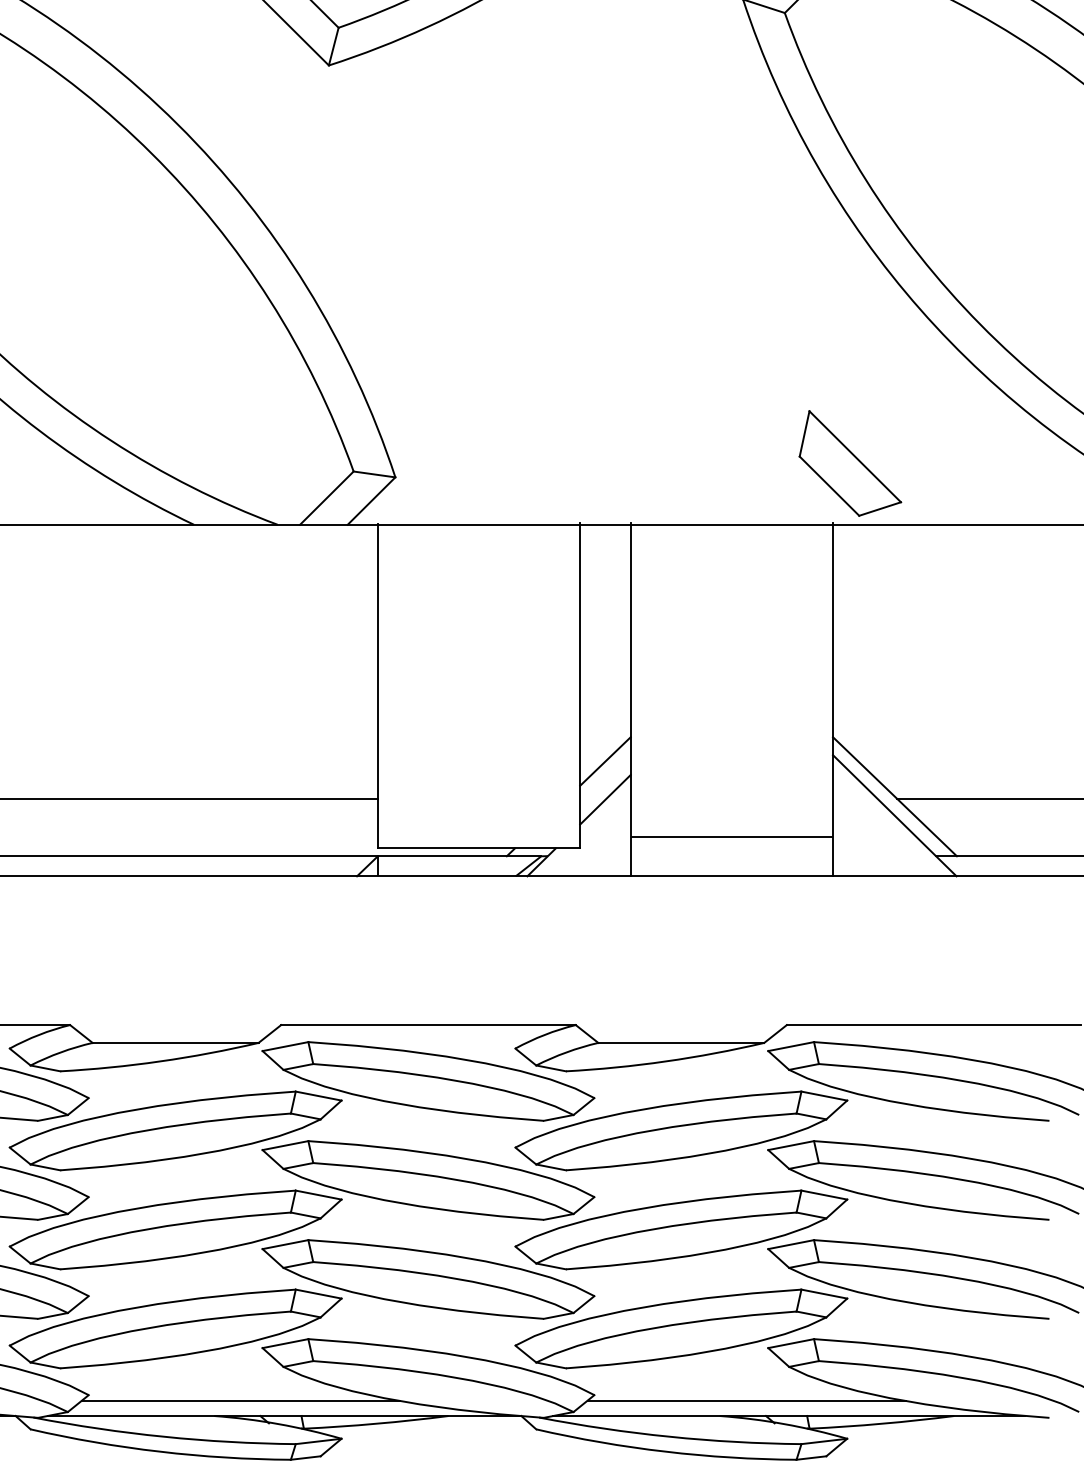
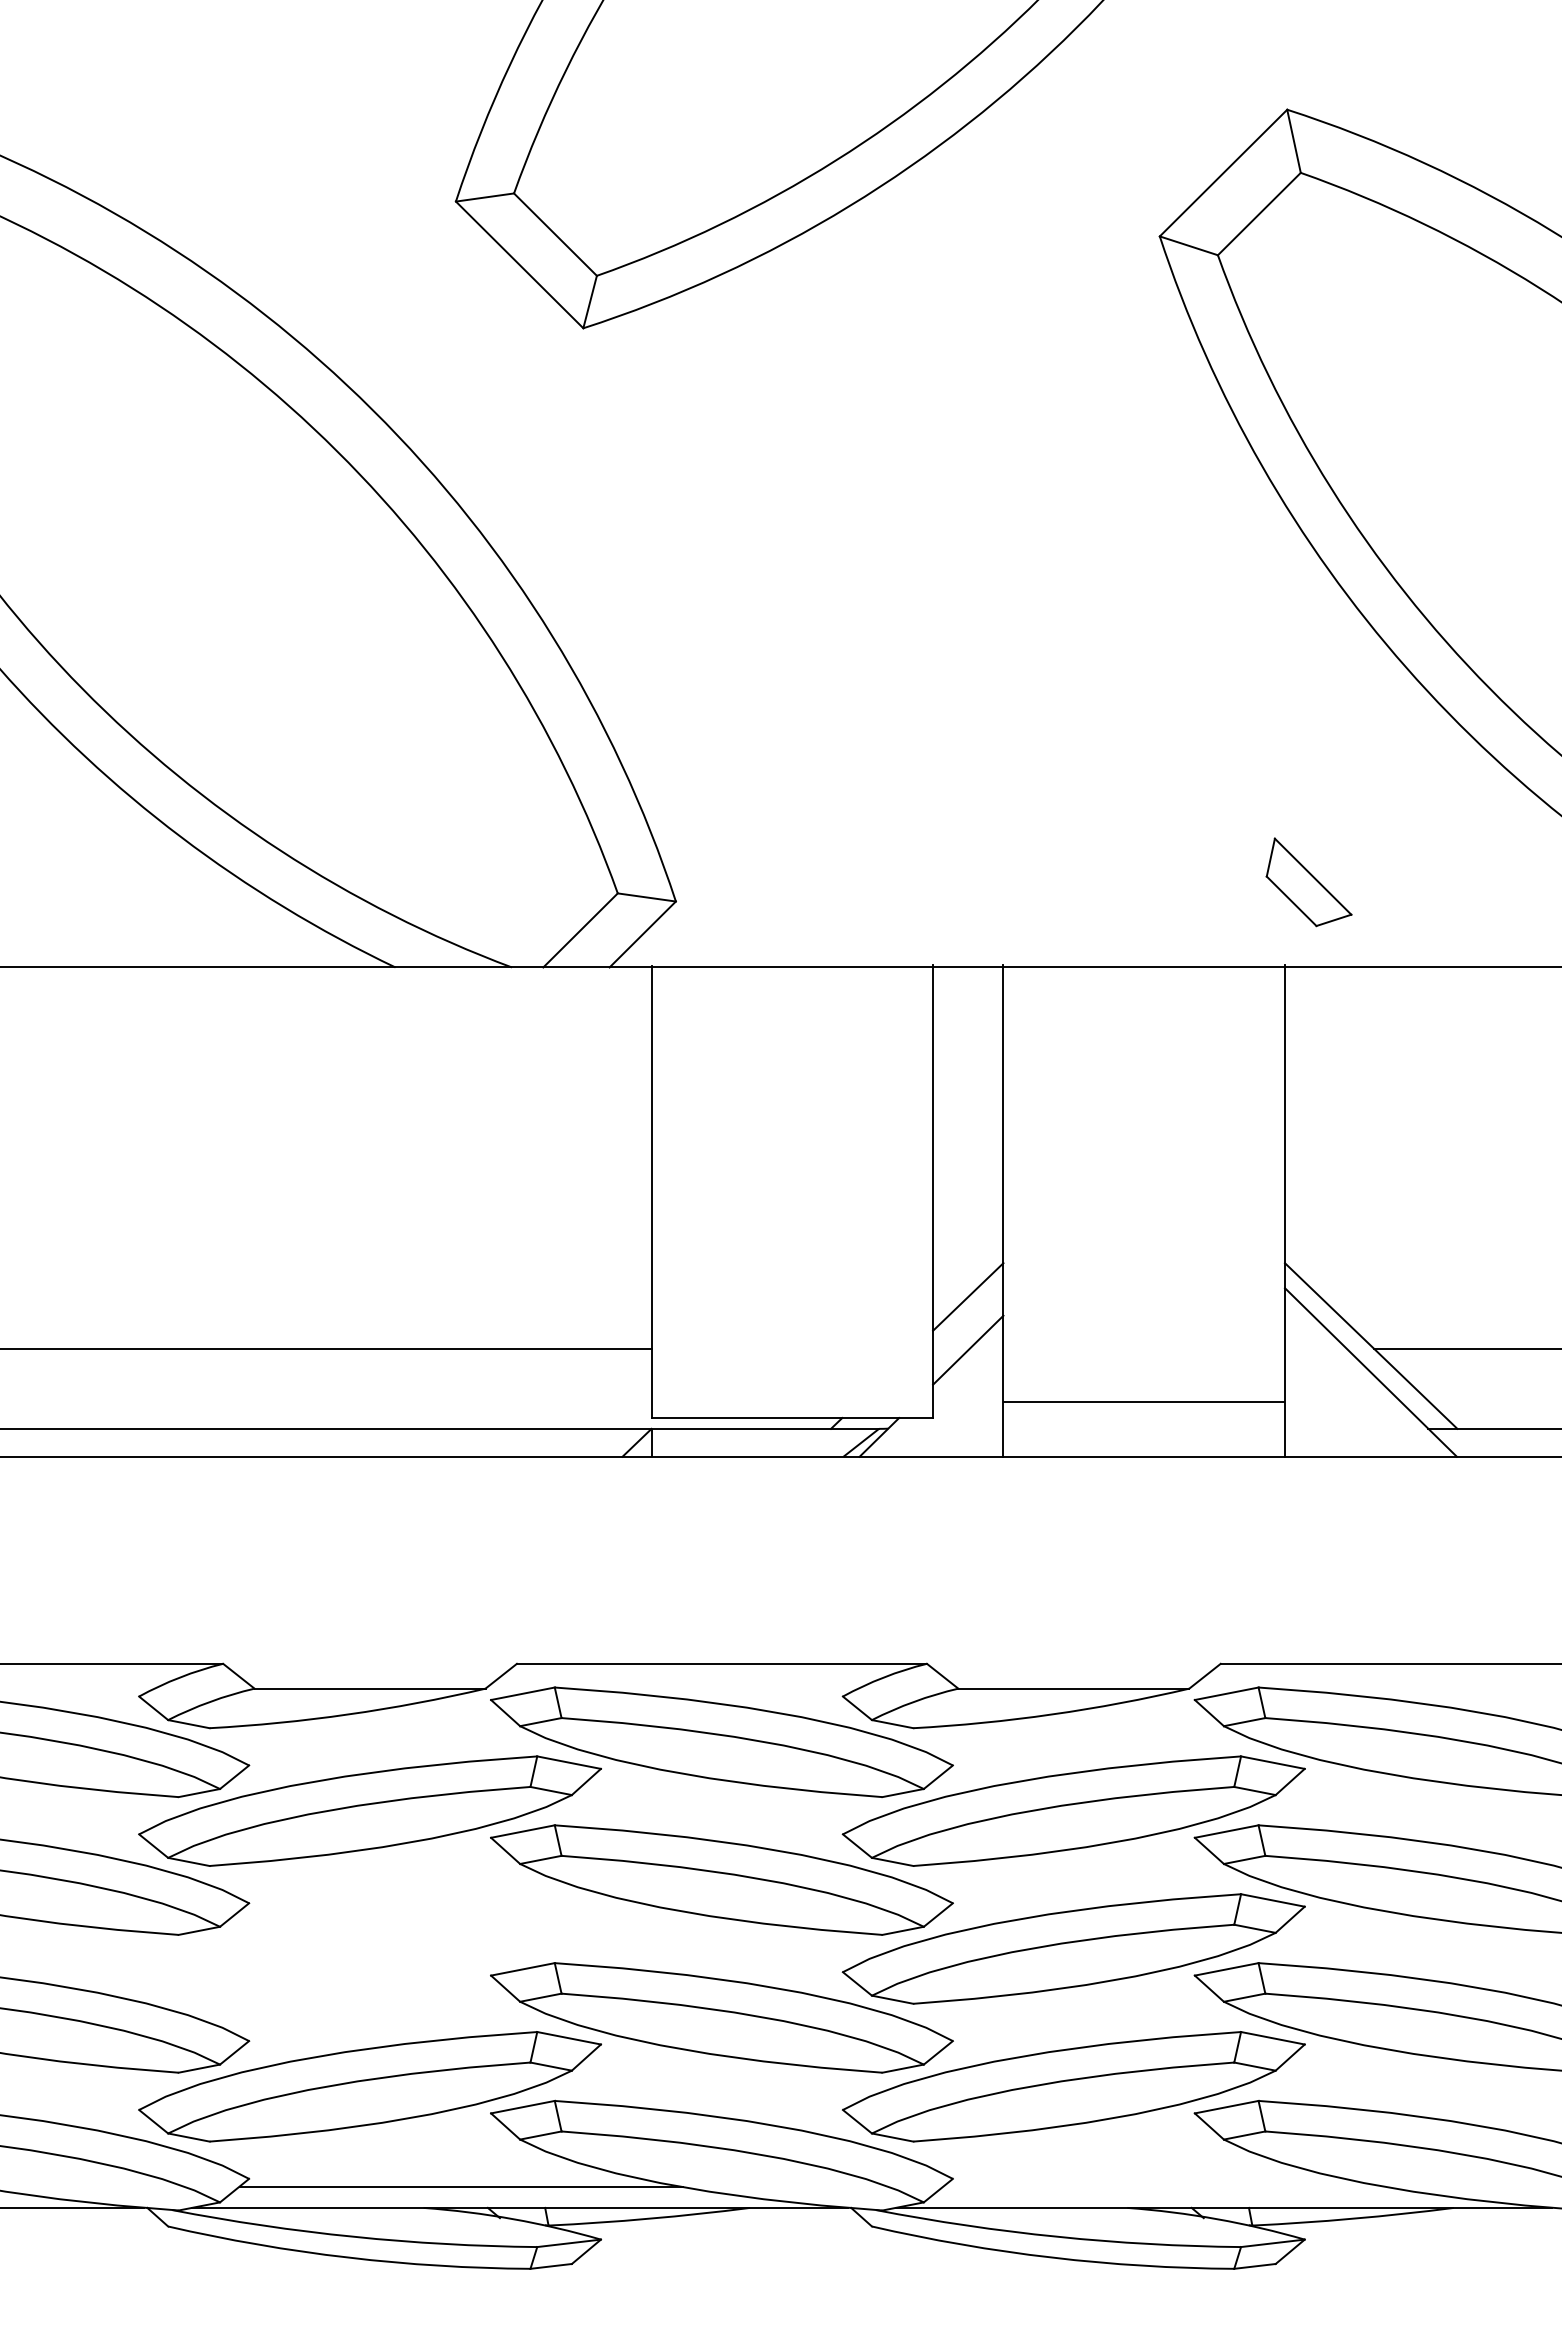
part: (849, 463) -> (1308, 882), size x0.6
part: (175, 1229) -> (370, 1948), removed
line: (746, 1401) -> (1164, 2187), removed

